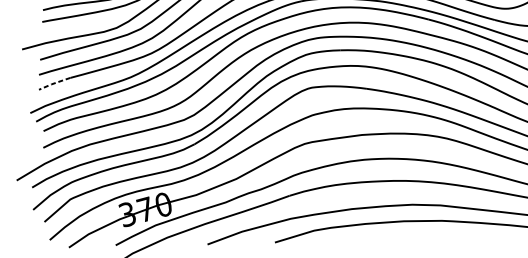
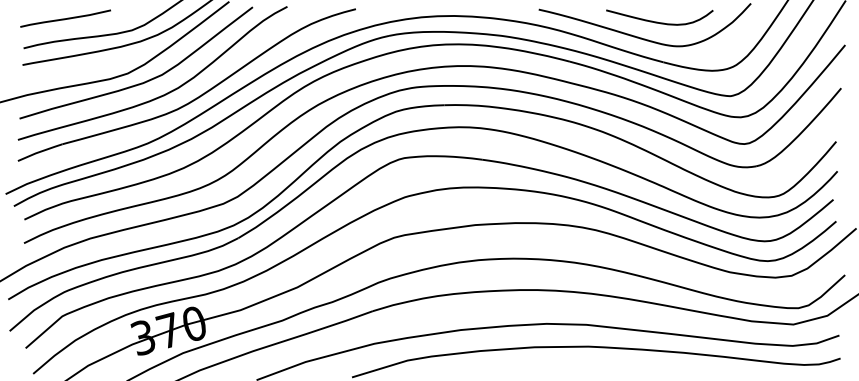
line: (54, 83) -> (40, 151), dashed -> solid

